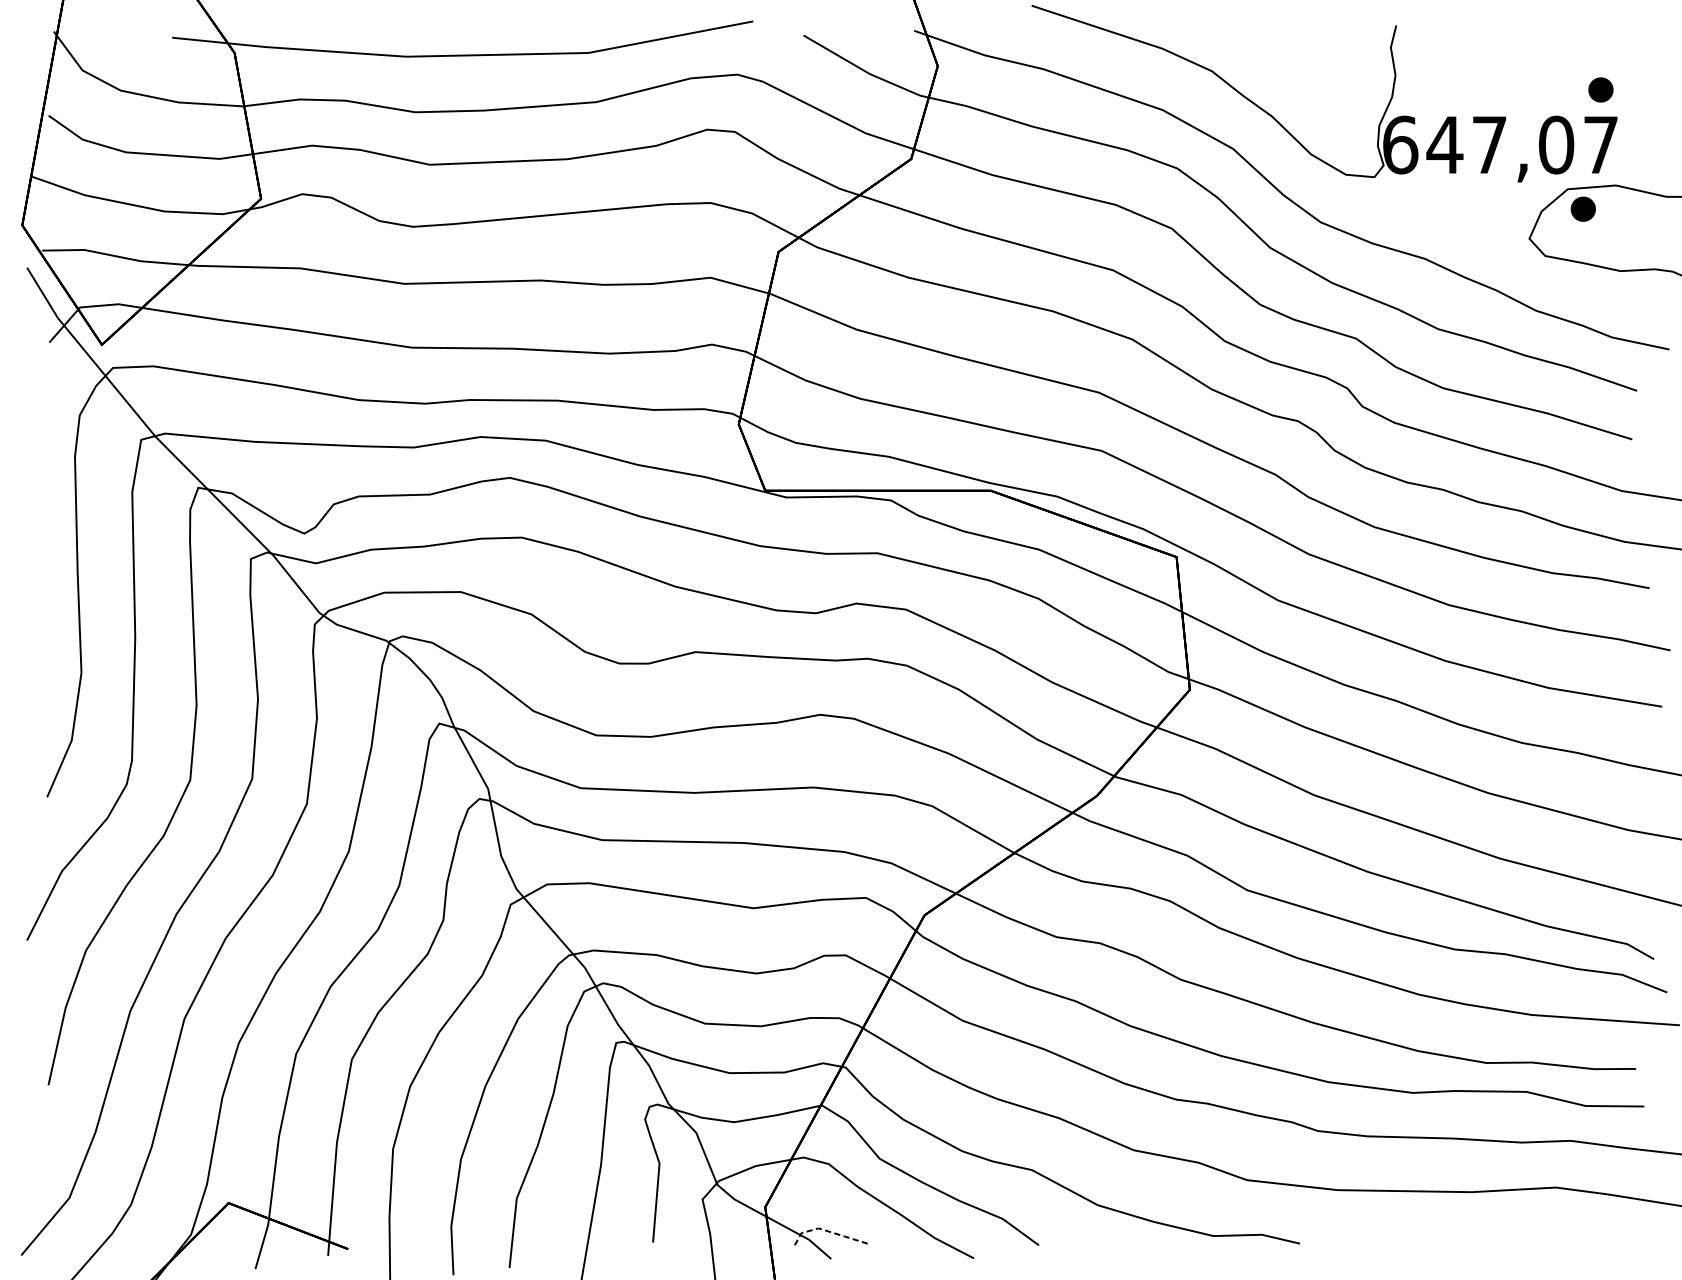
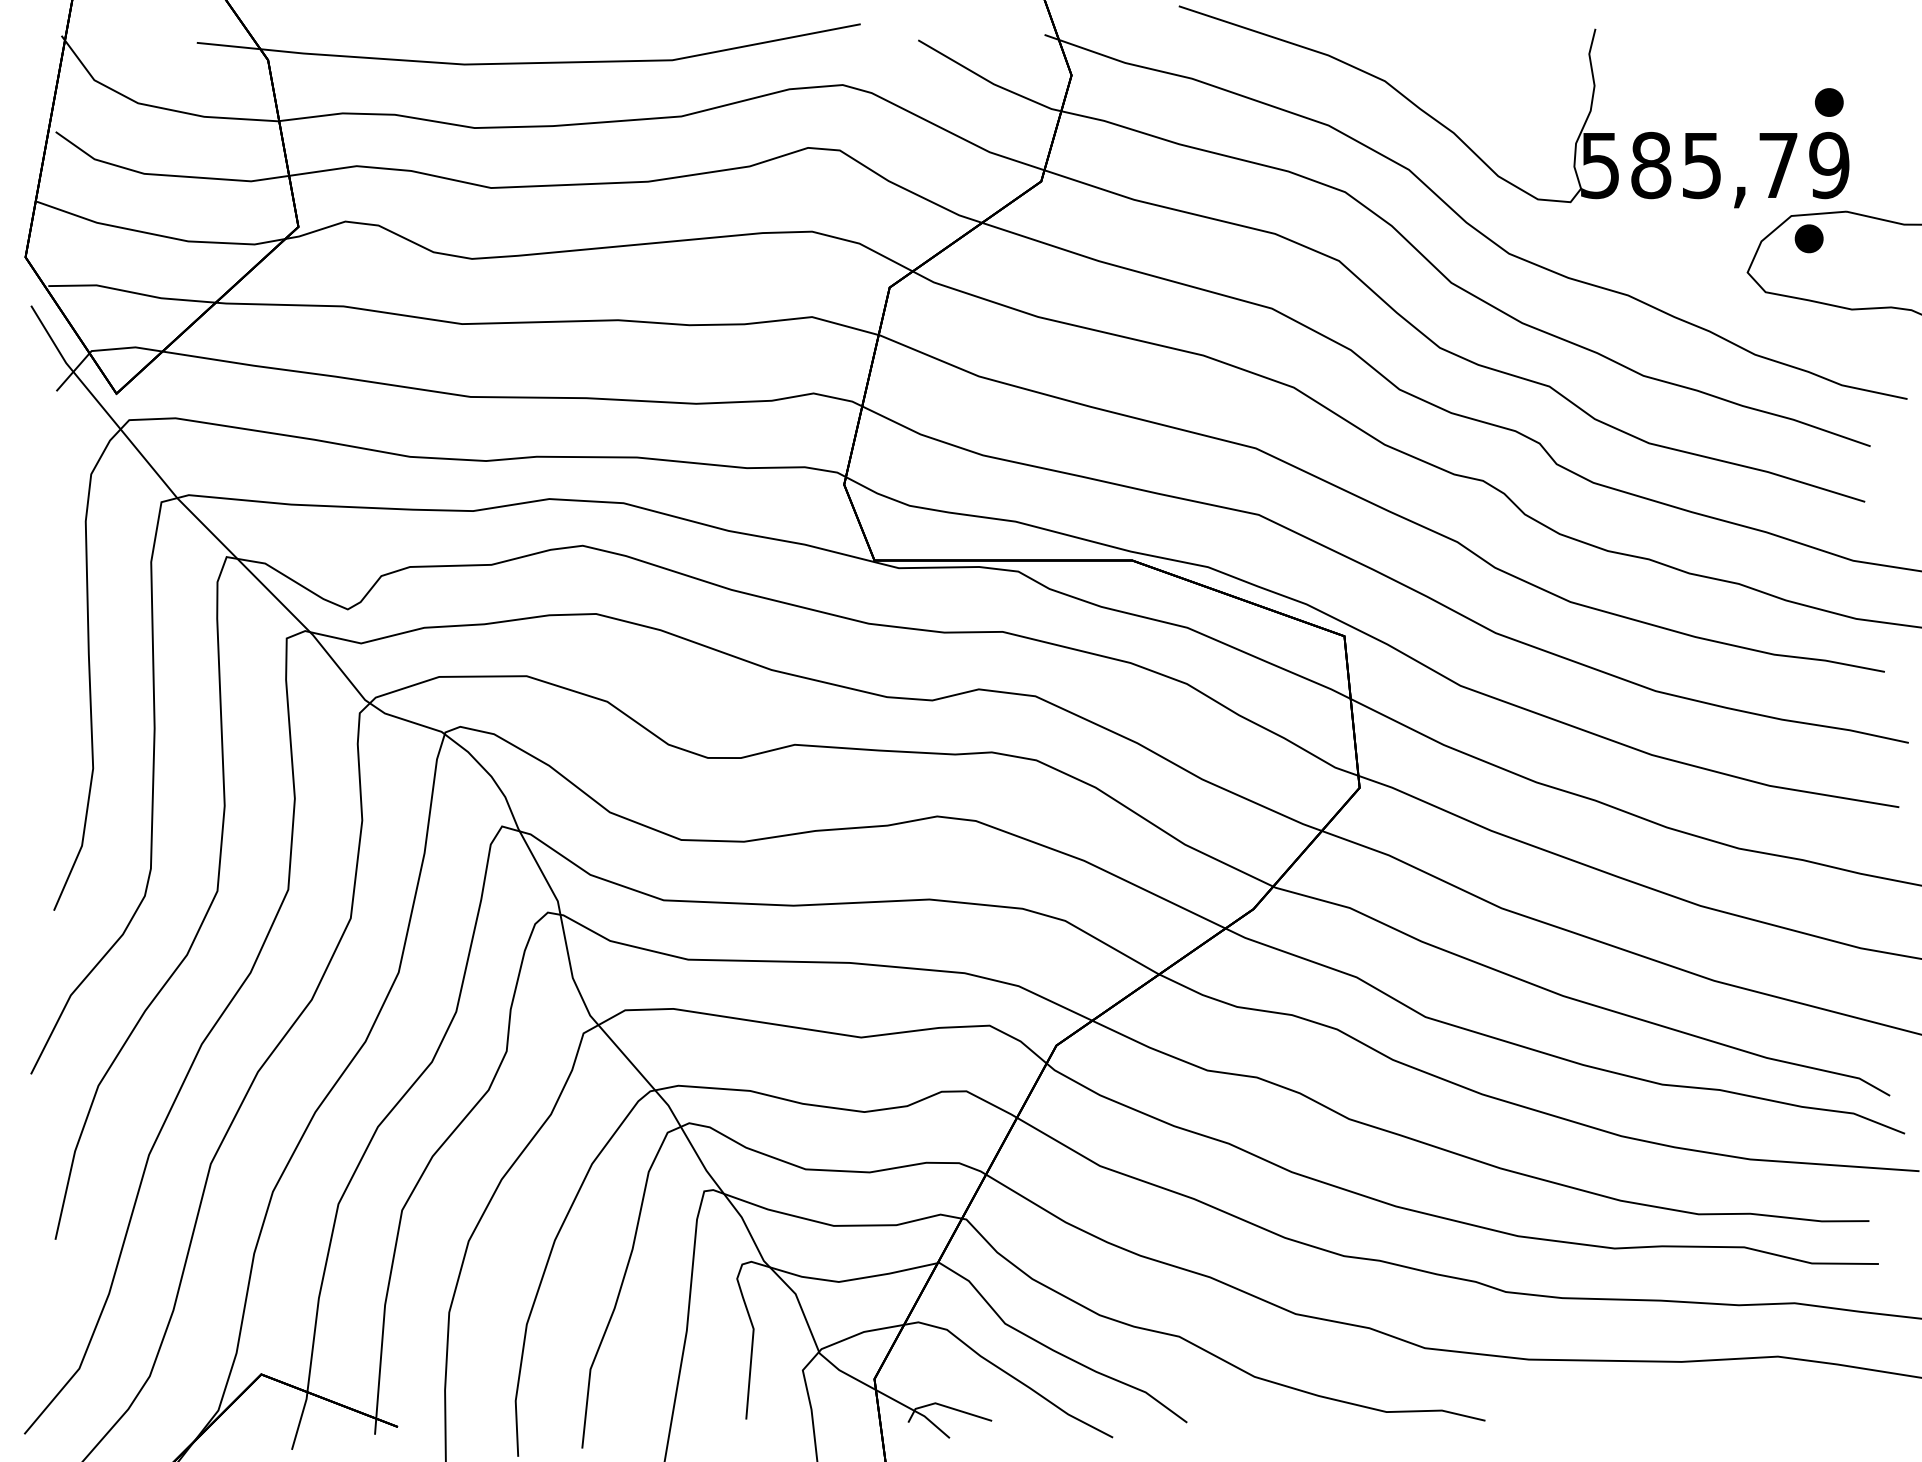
text: (1500, 145) -> (1714, 165), 647,07 -> 585,79
line: (827, 1231) -> (945, 1406), dashed -> solid

